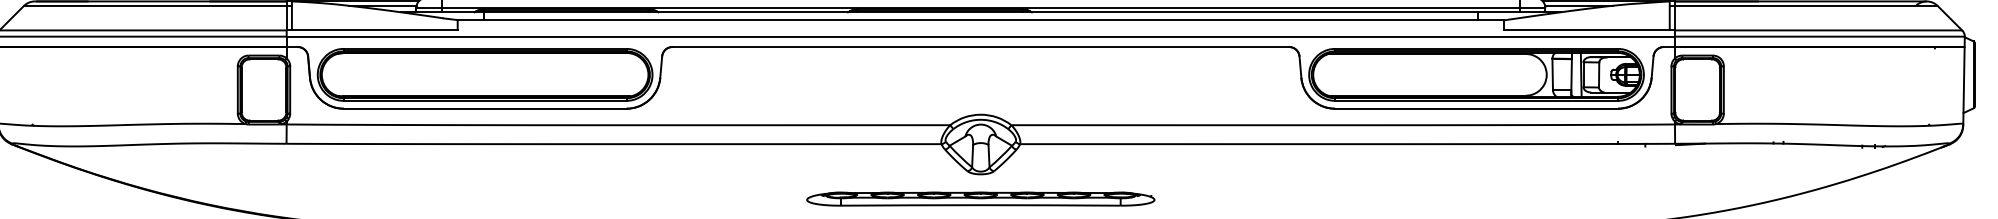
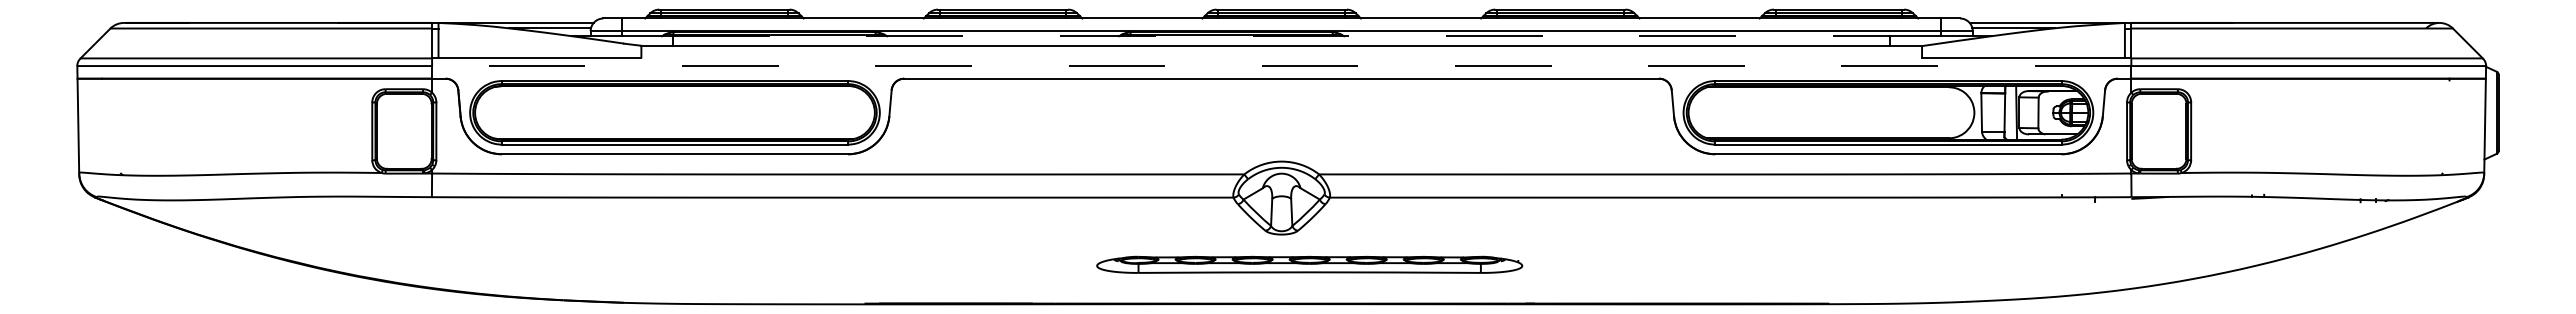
line: (980, 12) -> (1281, 36), solid -> dashed
line: (980, 37) -> (1281, 66), solid -> dashed
part: (980, 198) -> (1309, 264), moved

